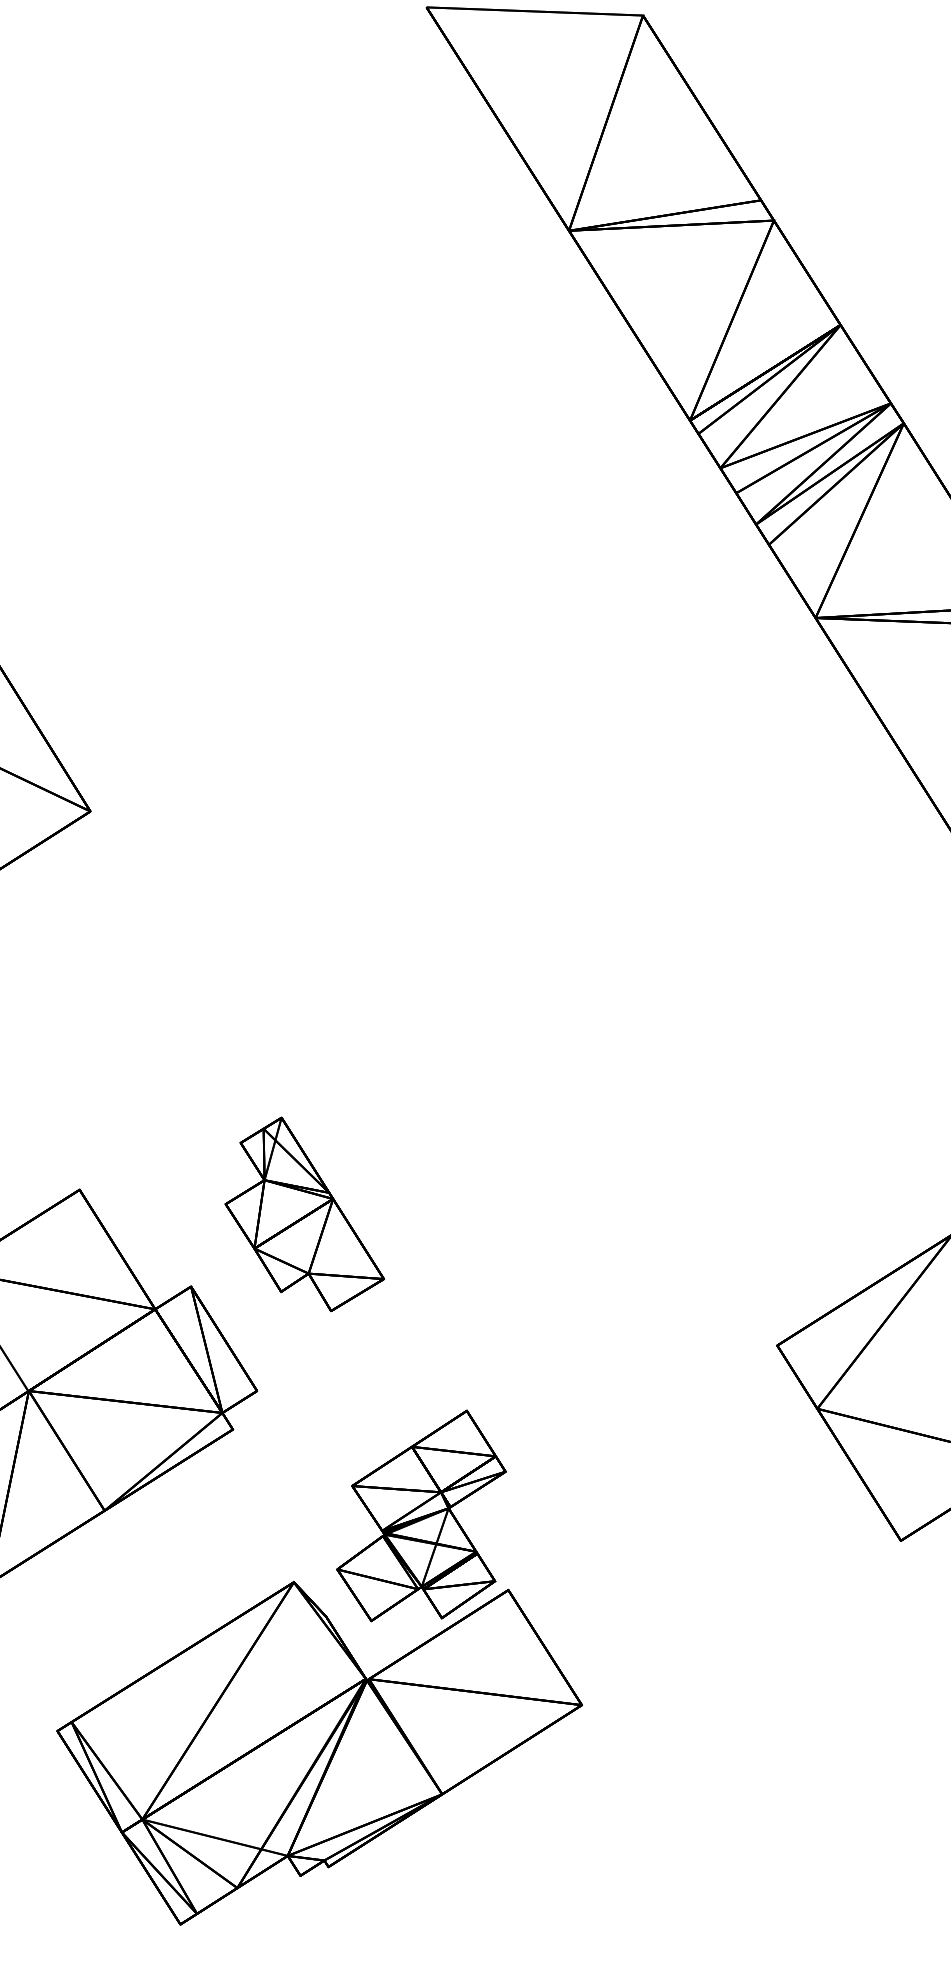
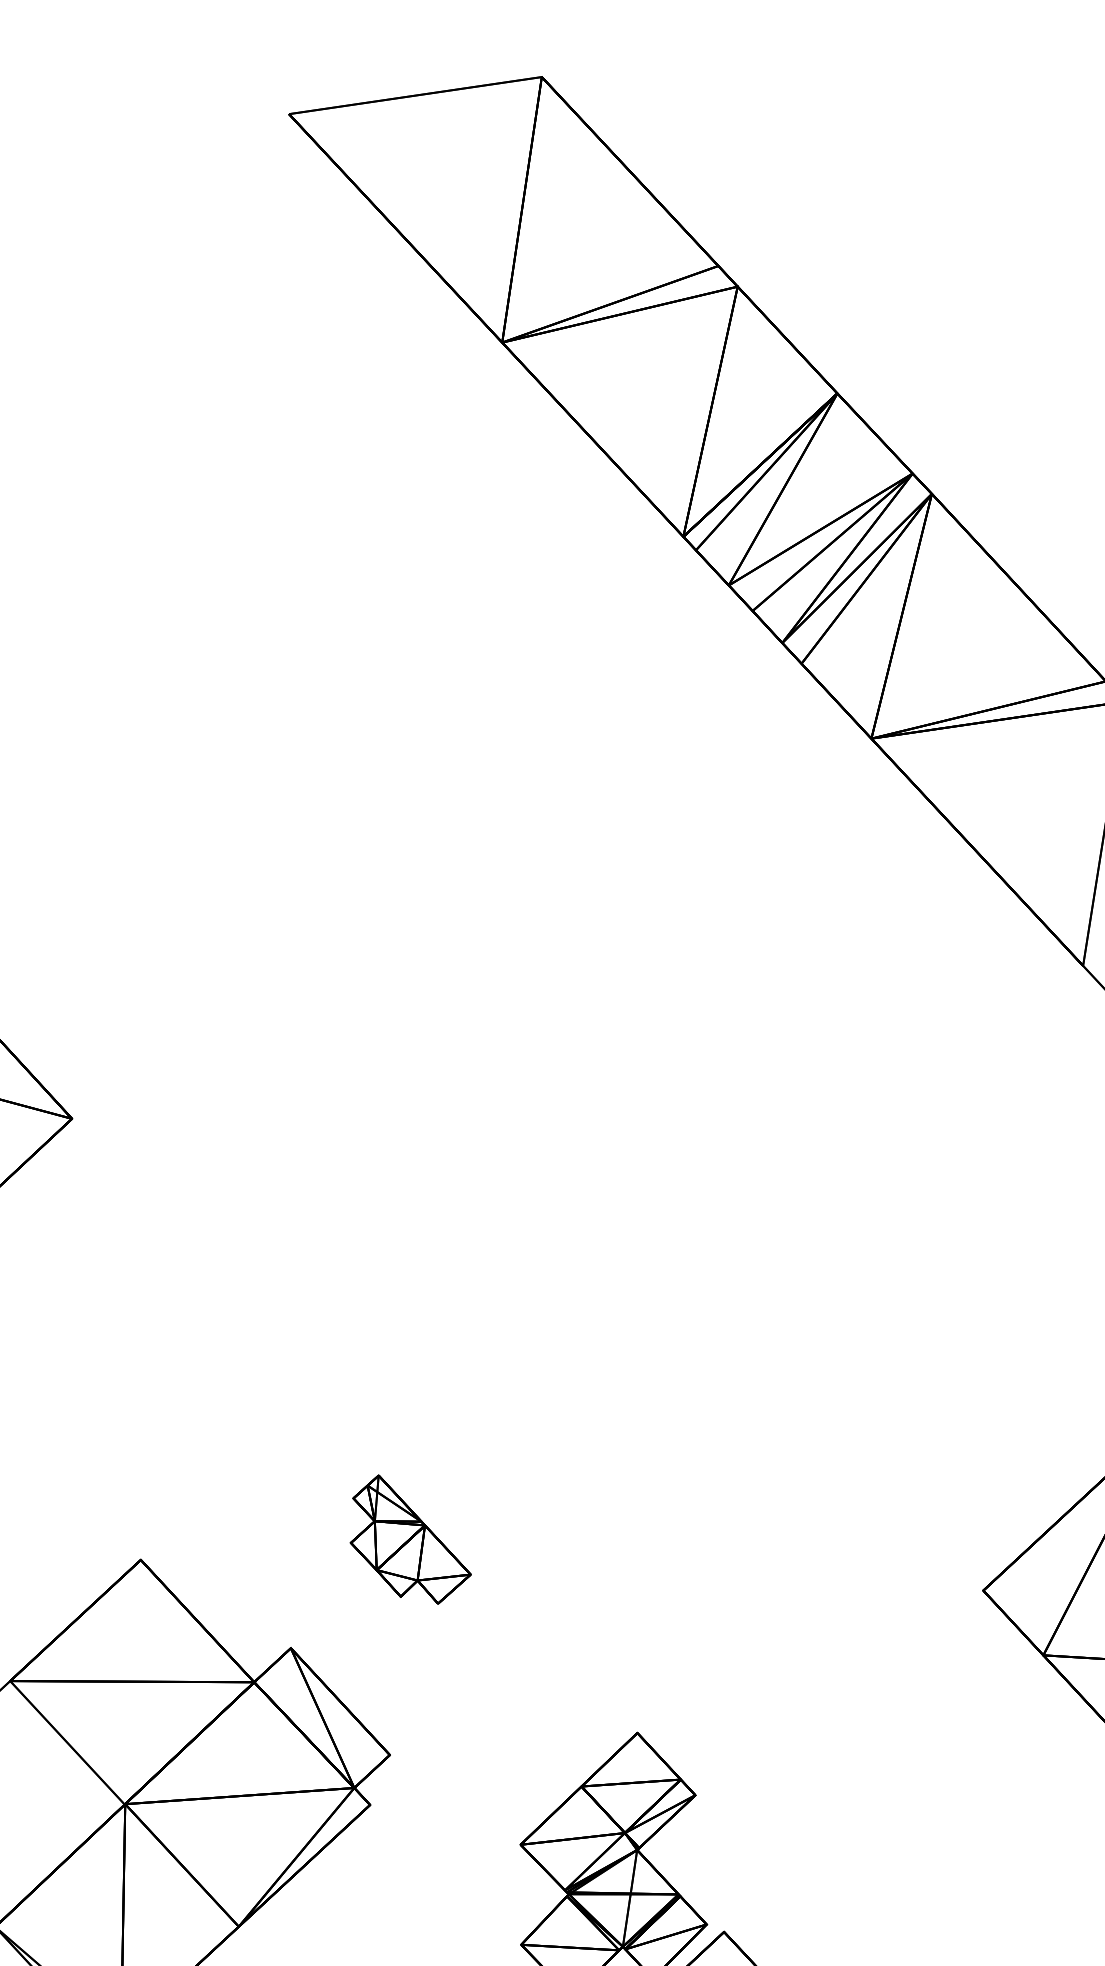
part: (304, 1213) -> (406, 1539), size x0.6

